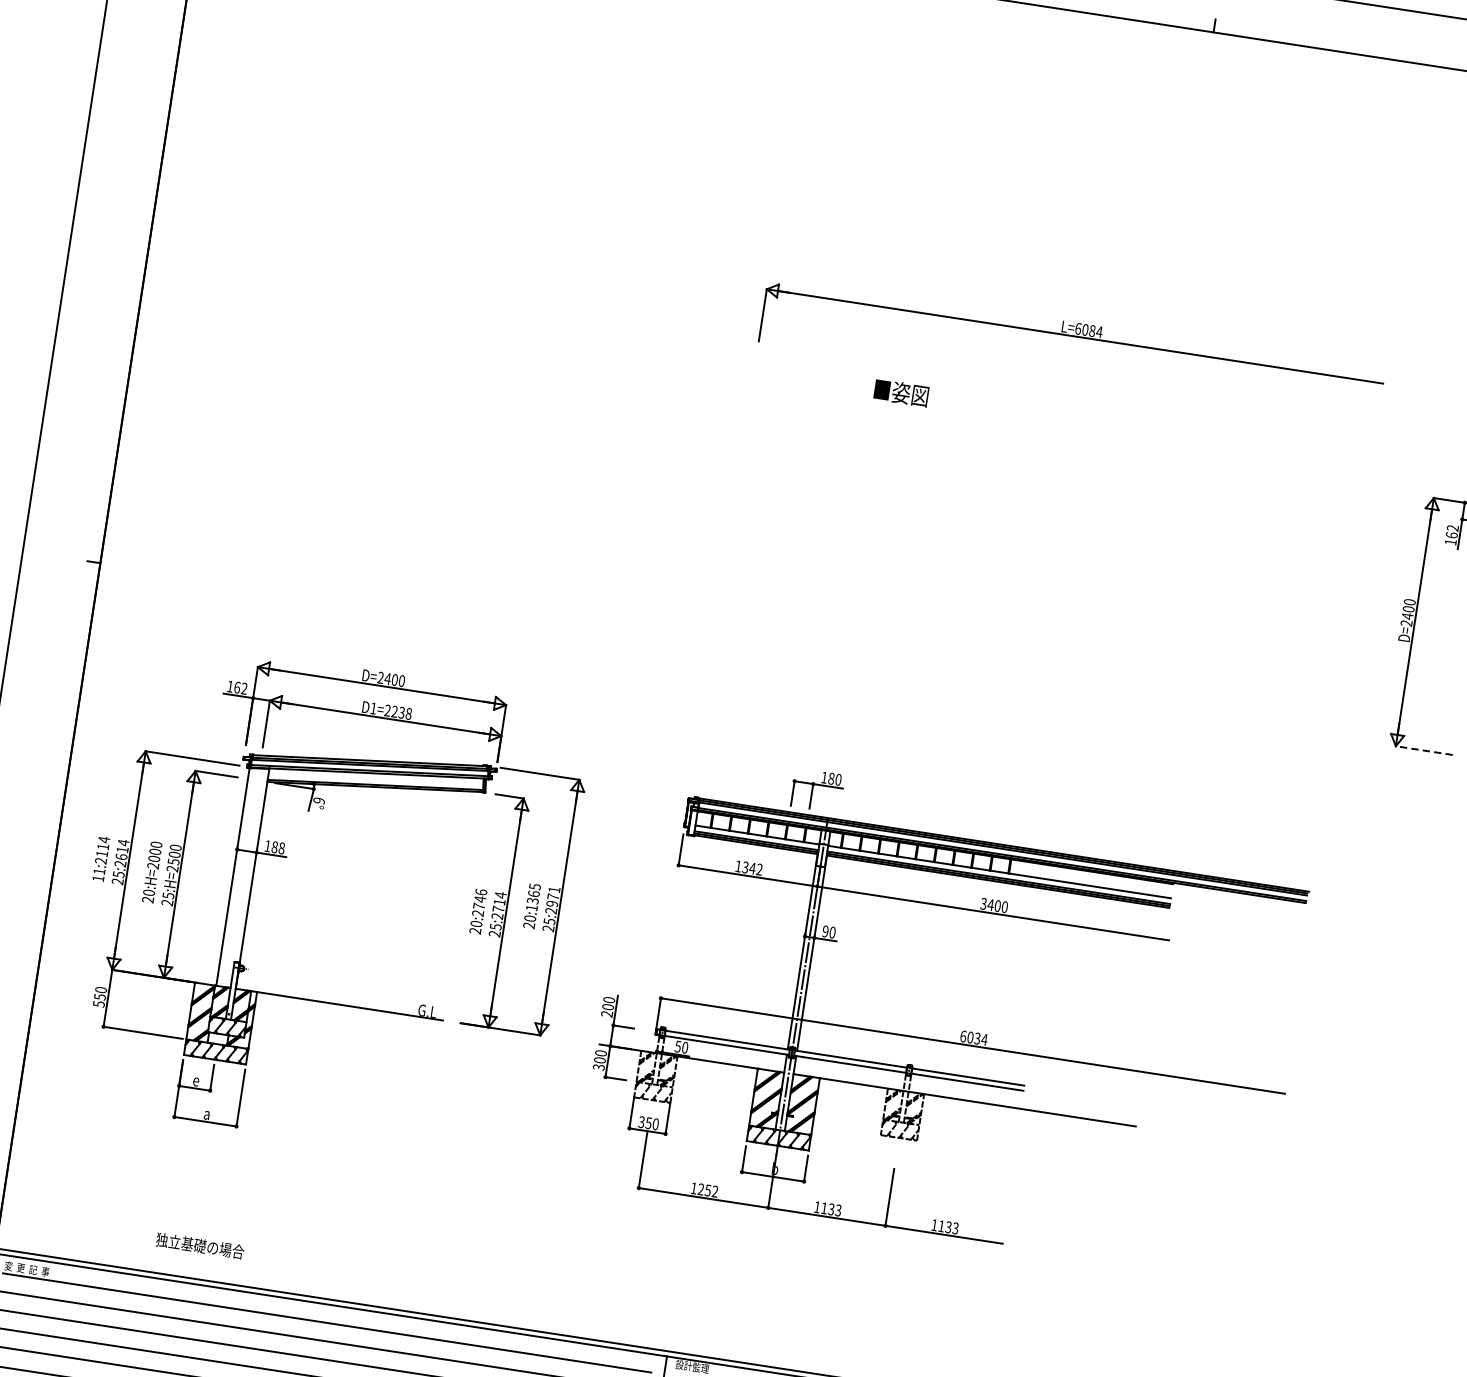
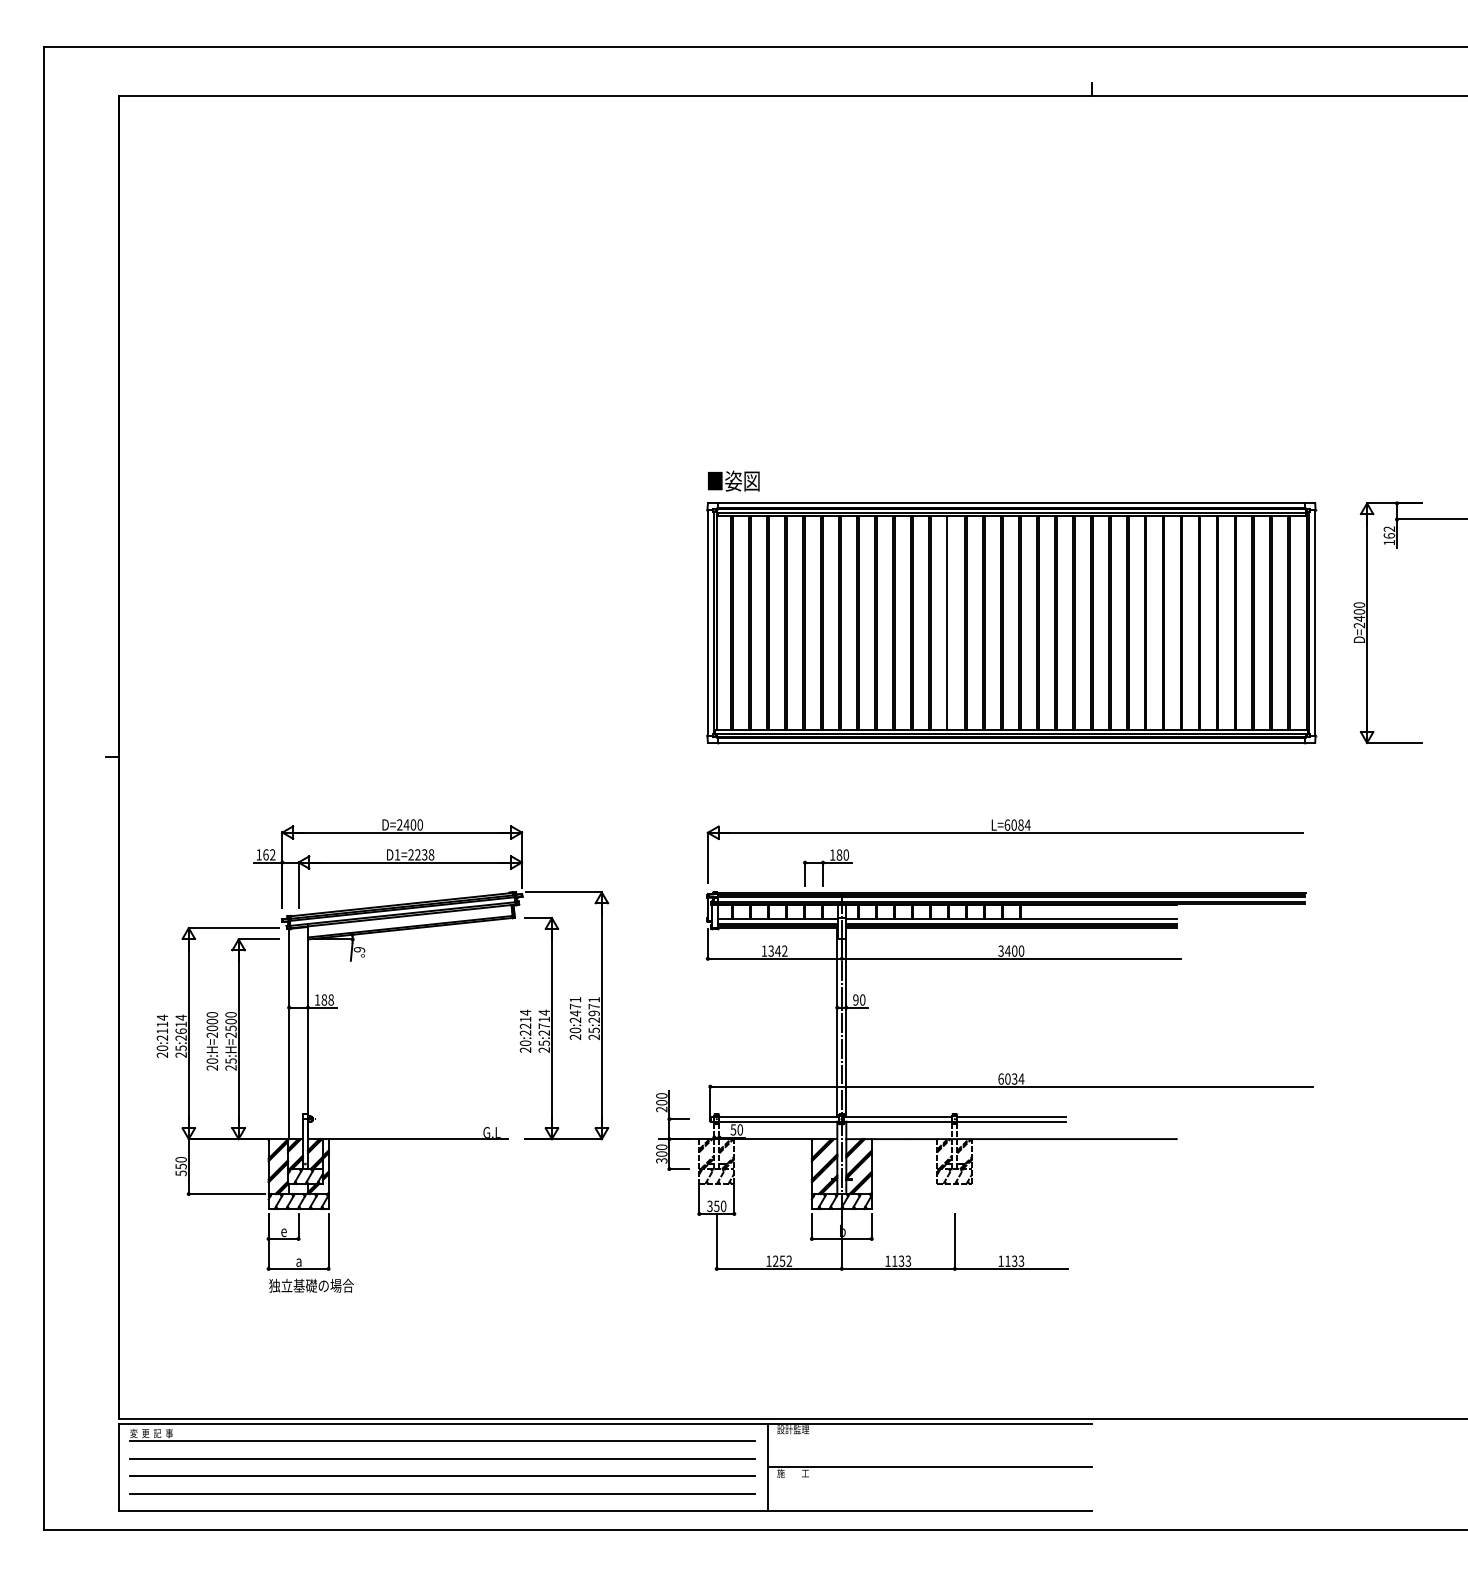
part: (1074, 337) -> (1004, 833), moved
text: (901, 392) -> (733, 480), moved
part: (1046, 566) -> (1011, 623), added
line: (1424, 750) -> (1394, 742), dashed -> solid
text: (98, 874) -> (162, 1051), 11:2114 -> 20:2114
text: (533, 896) -> (575, 1009), 20:1365 -> 20:2471
text: (480, 898) -> (525, 1018), 20:2746 -> 20:2214
text: (200, 1245) -> (311, 1285), moved

